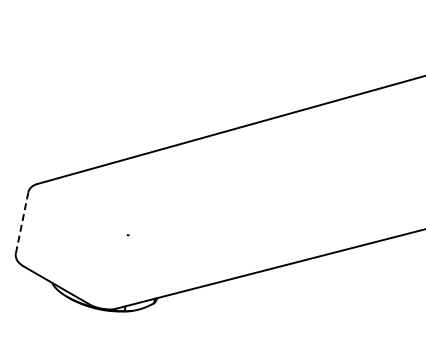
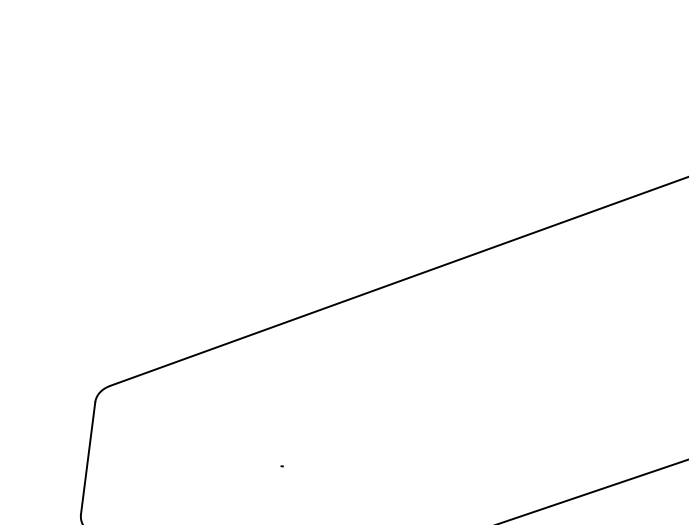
line: (22, 223) -> (88, 459), dashed -> solid

